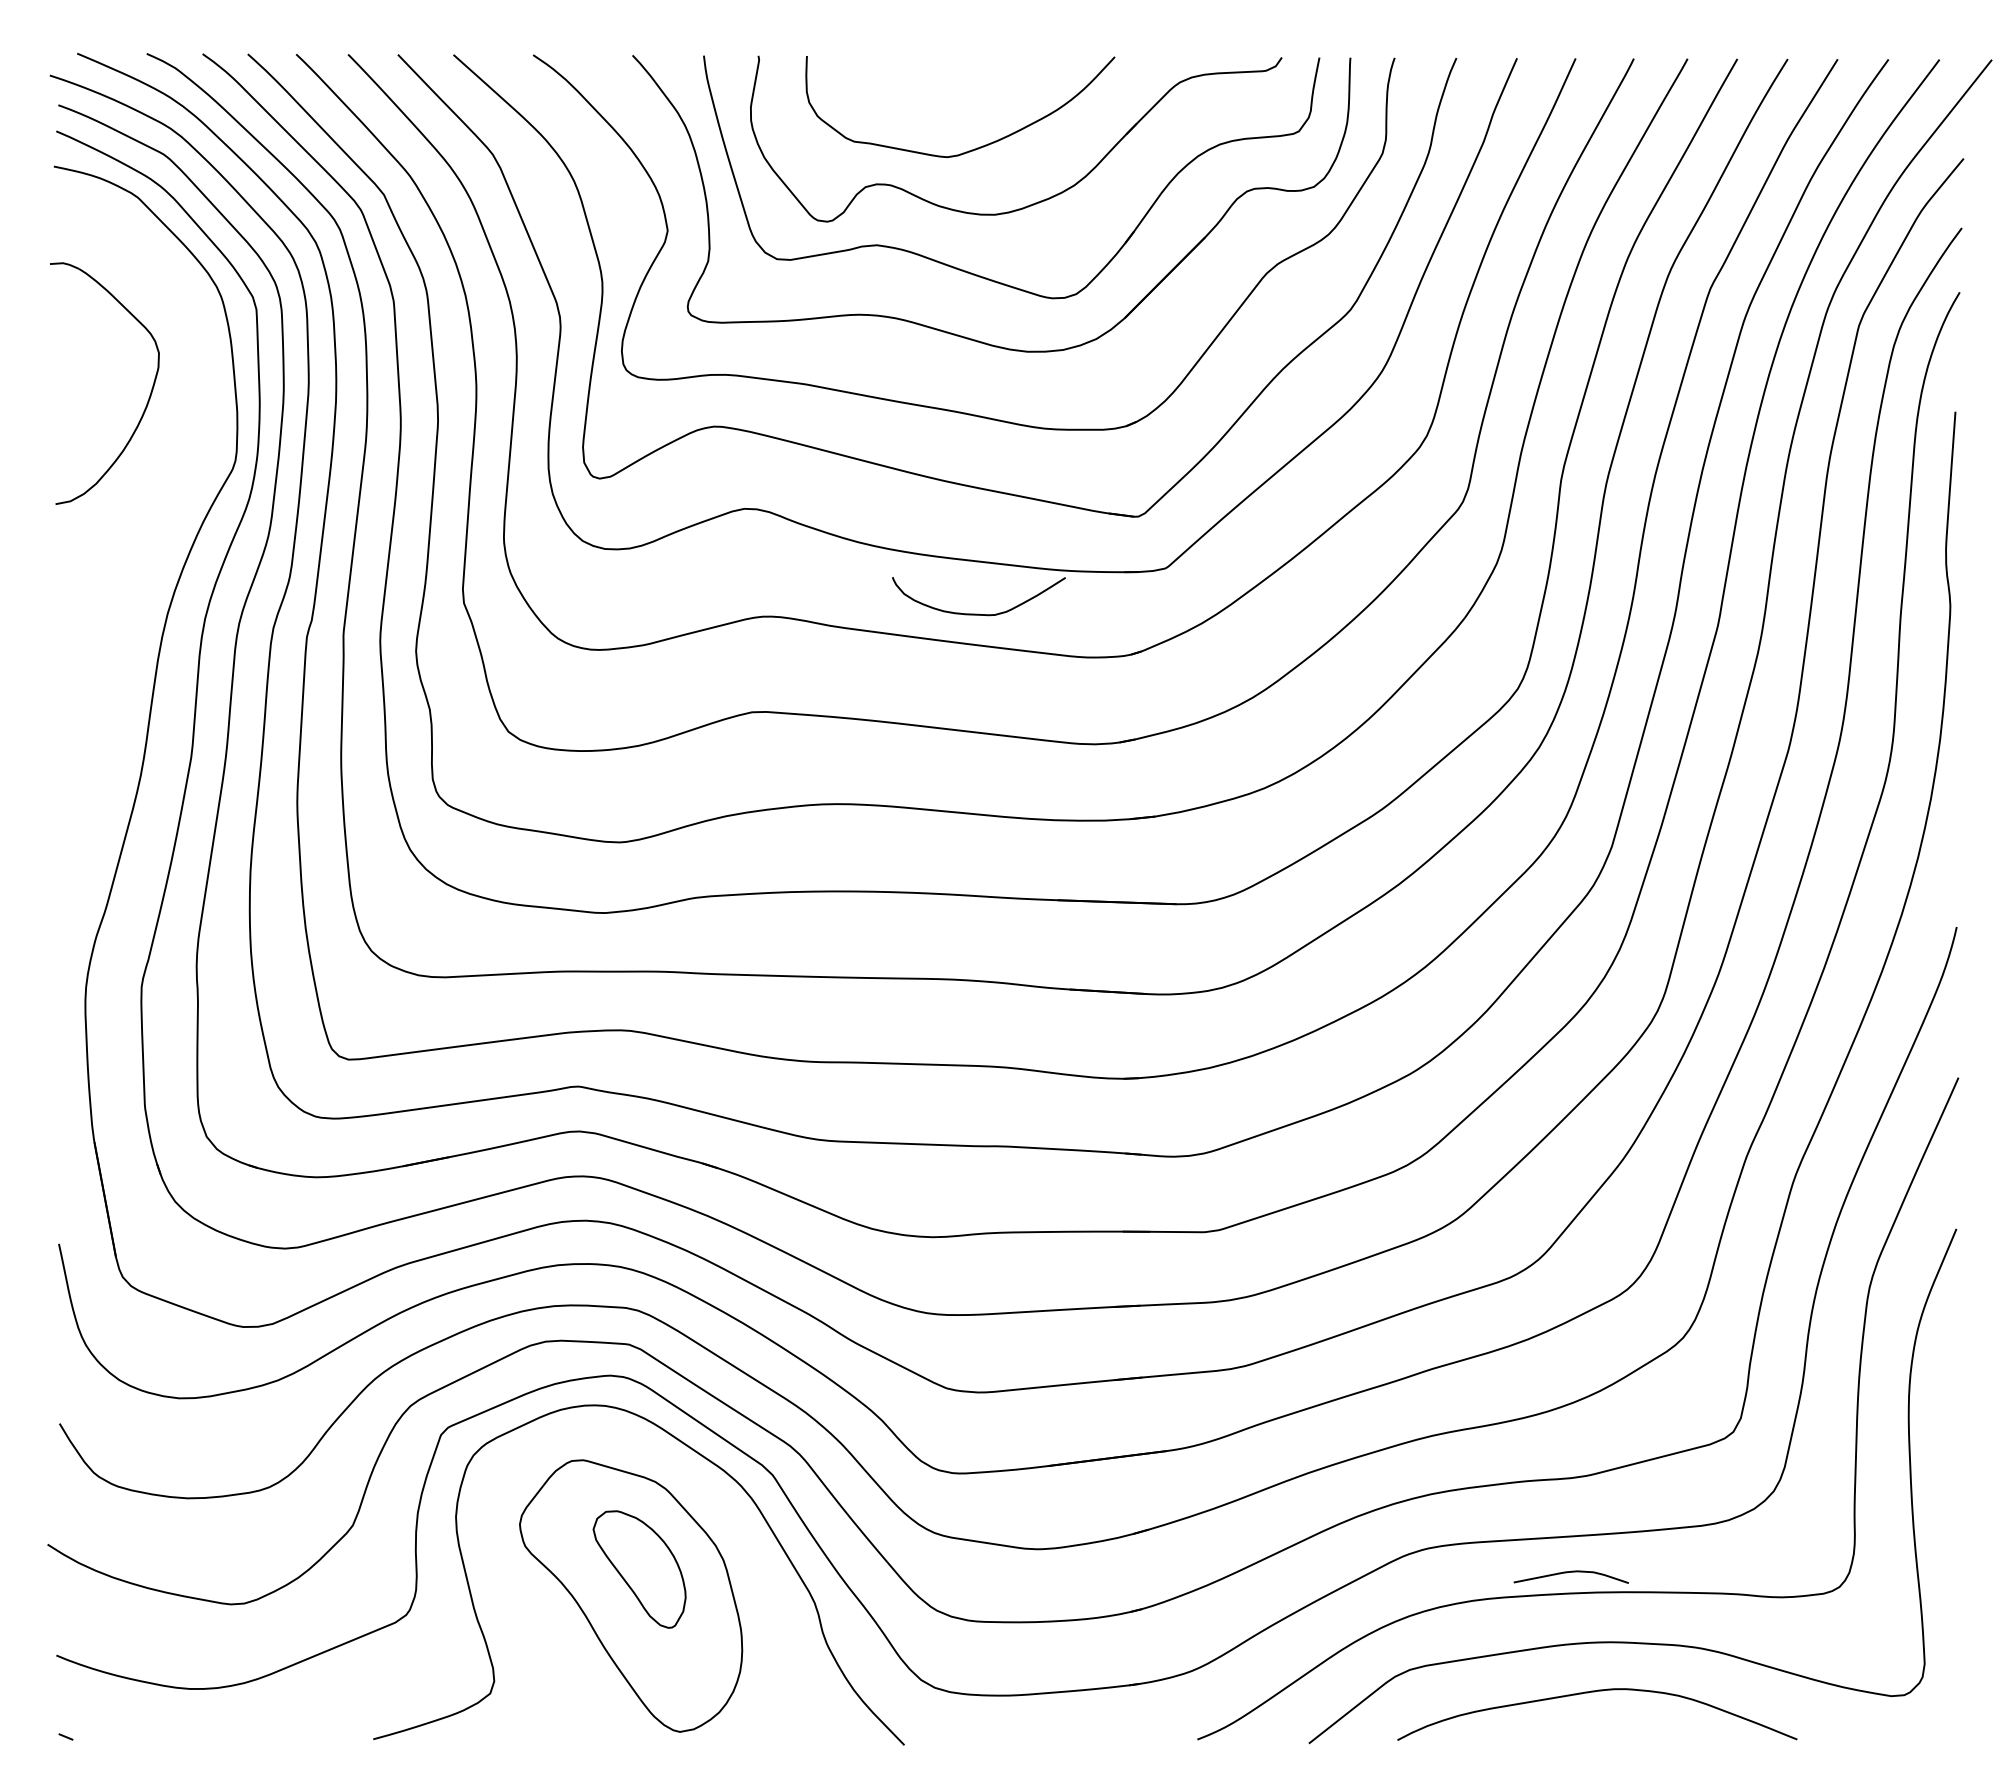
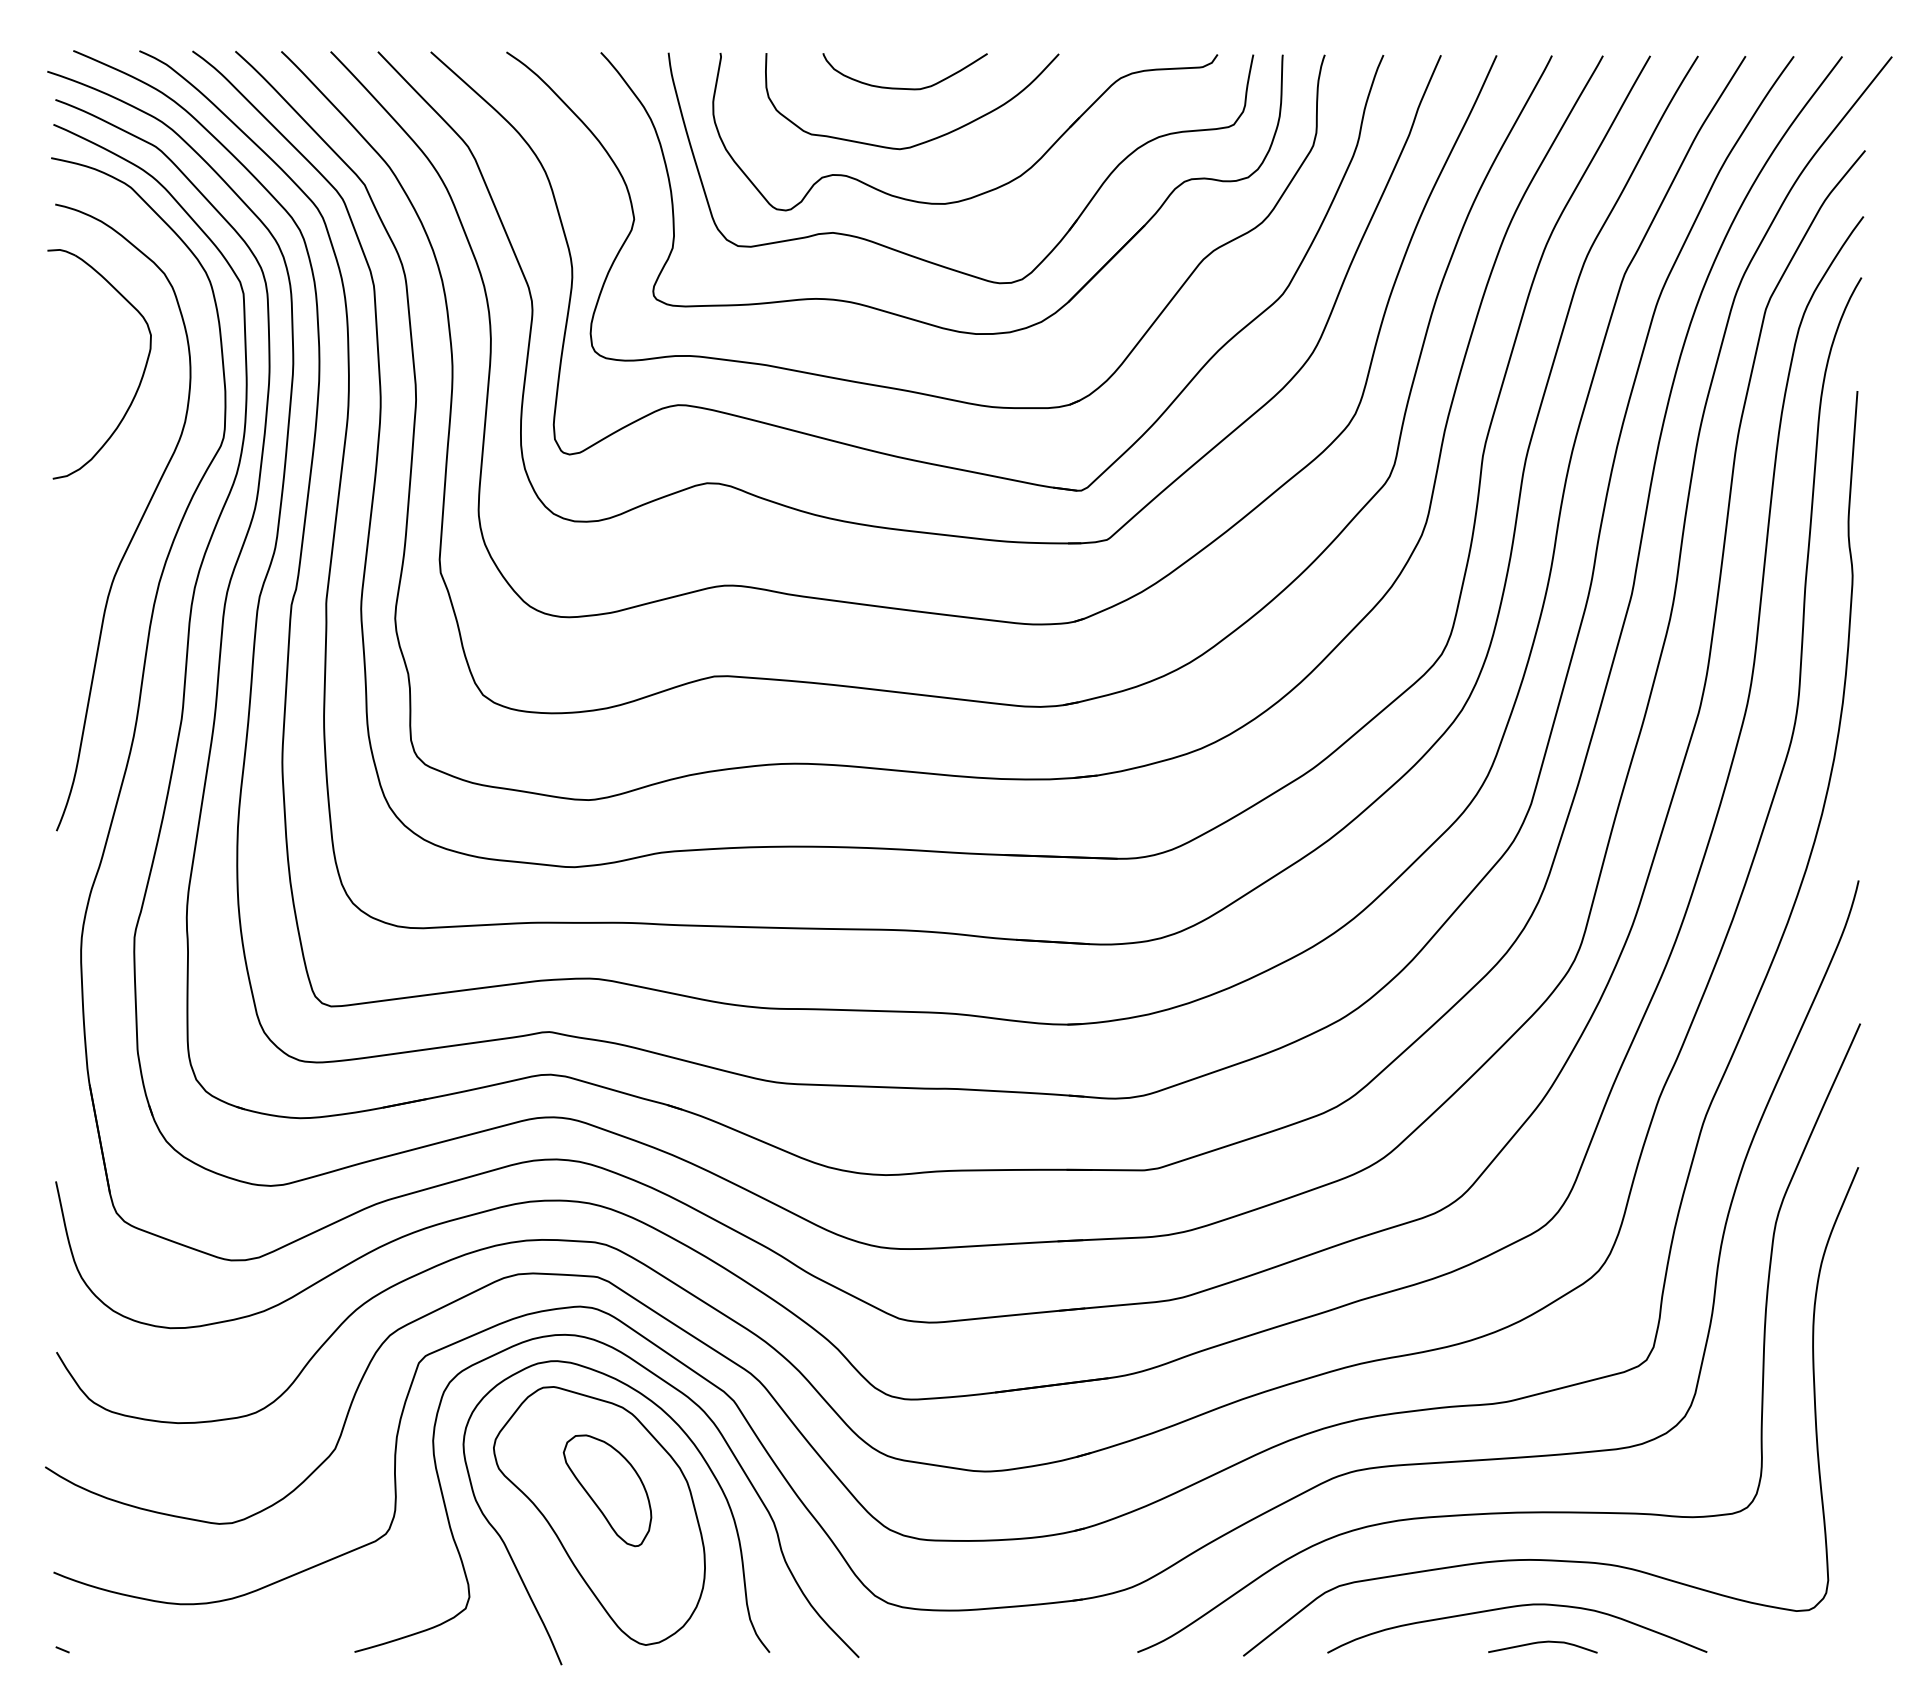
curve: (145, 551) -> (138, 523), added
curve: (978, 613) -> (904, 87), moved
curve: (737, 1532) -> (700, 1455), added
curve: (1570, 1572) -> (1542, 1642), moved

